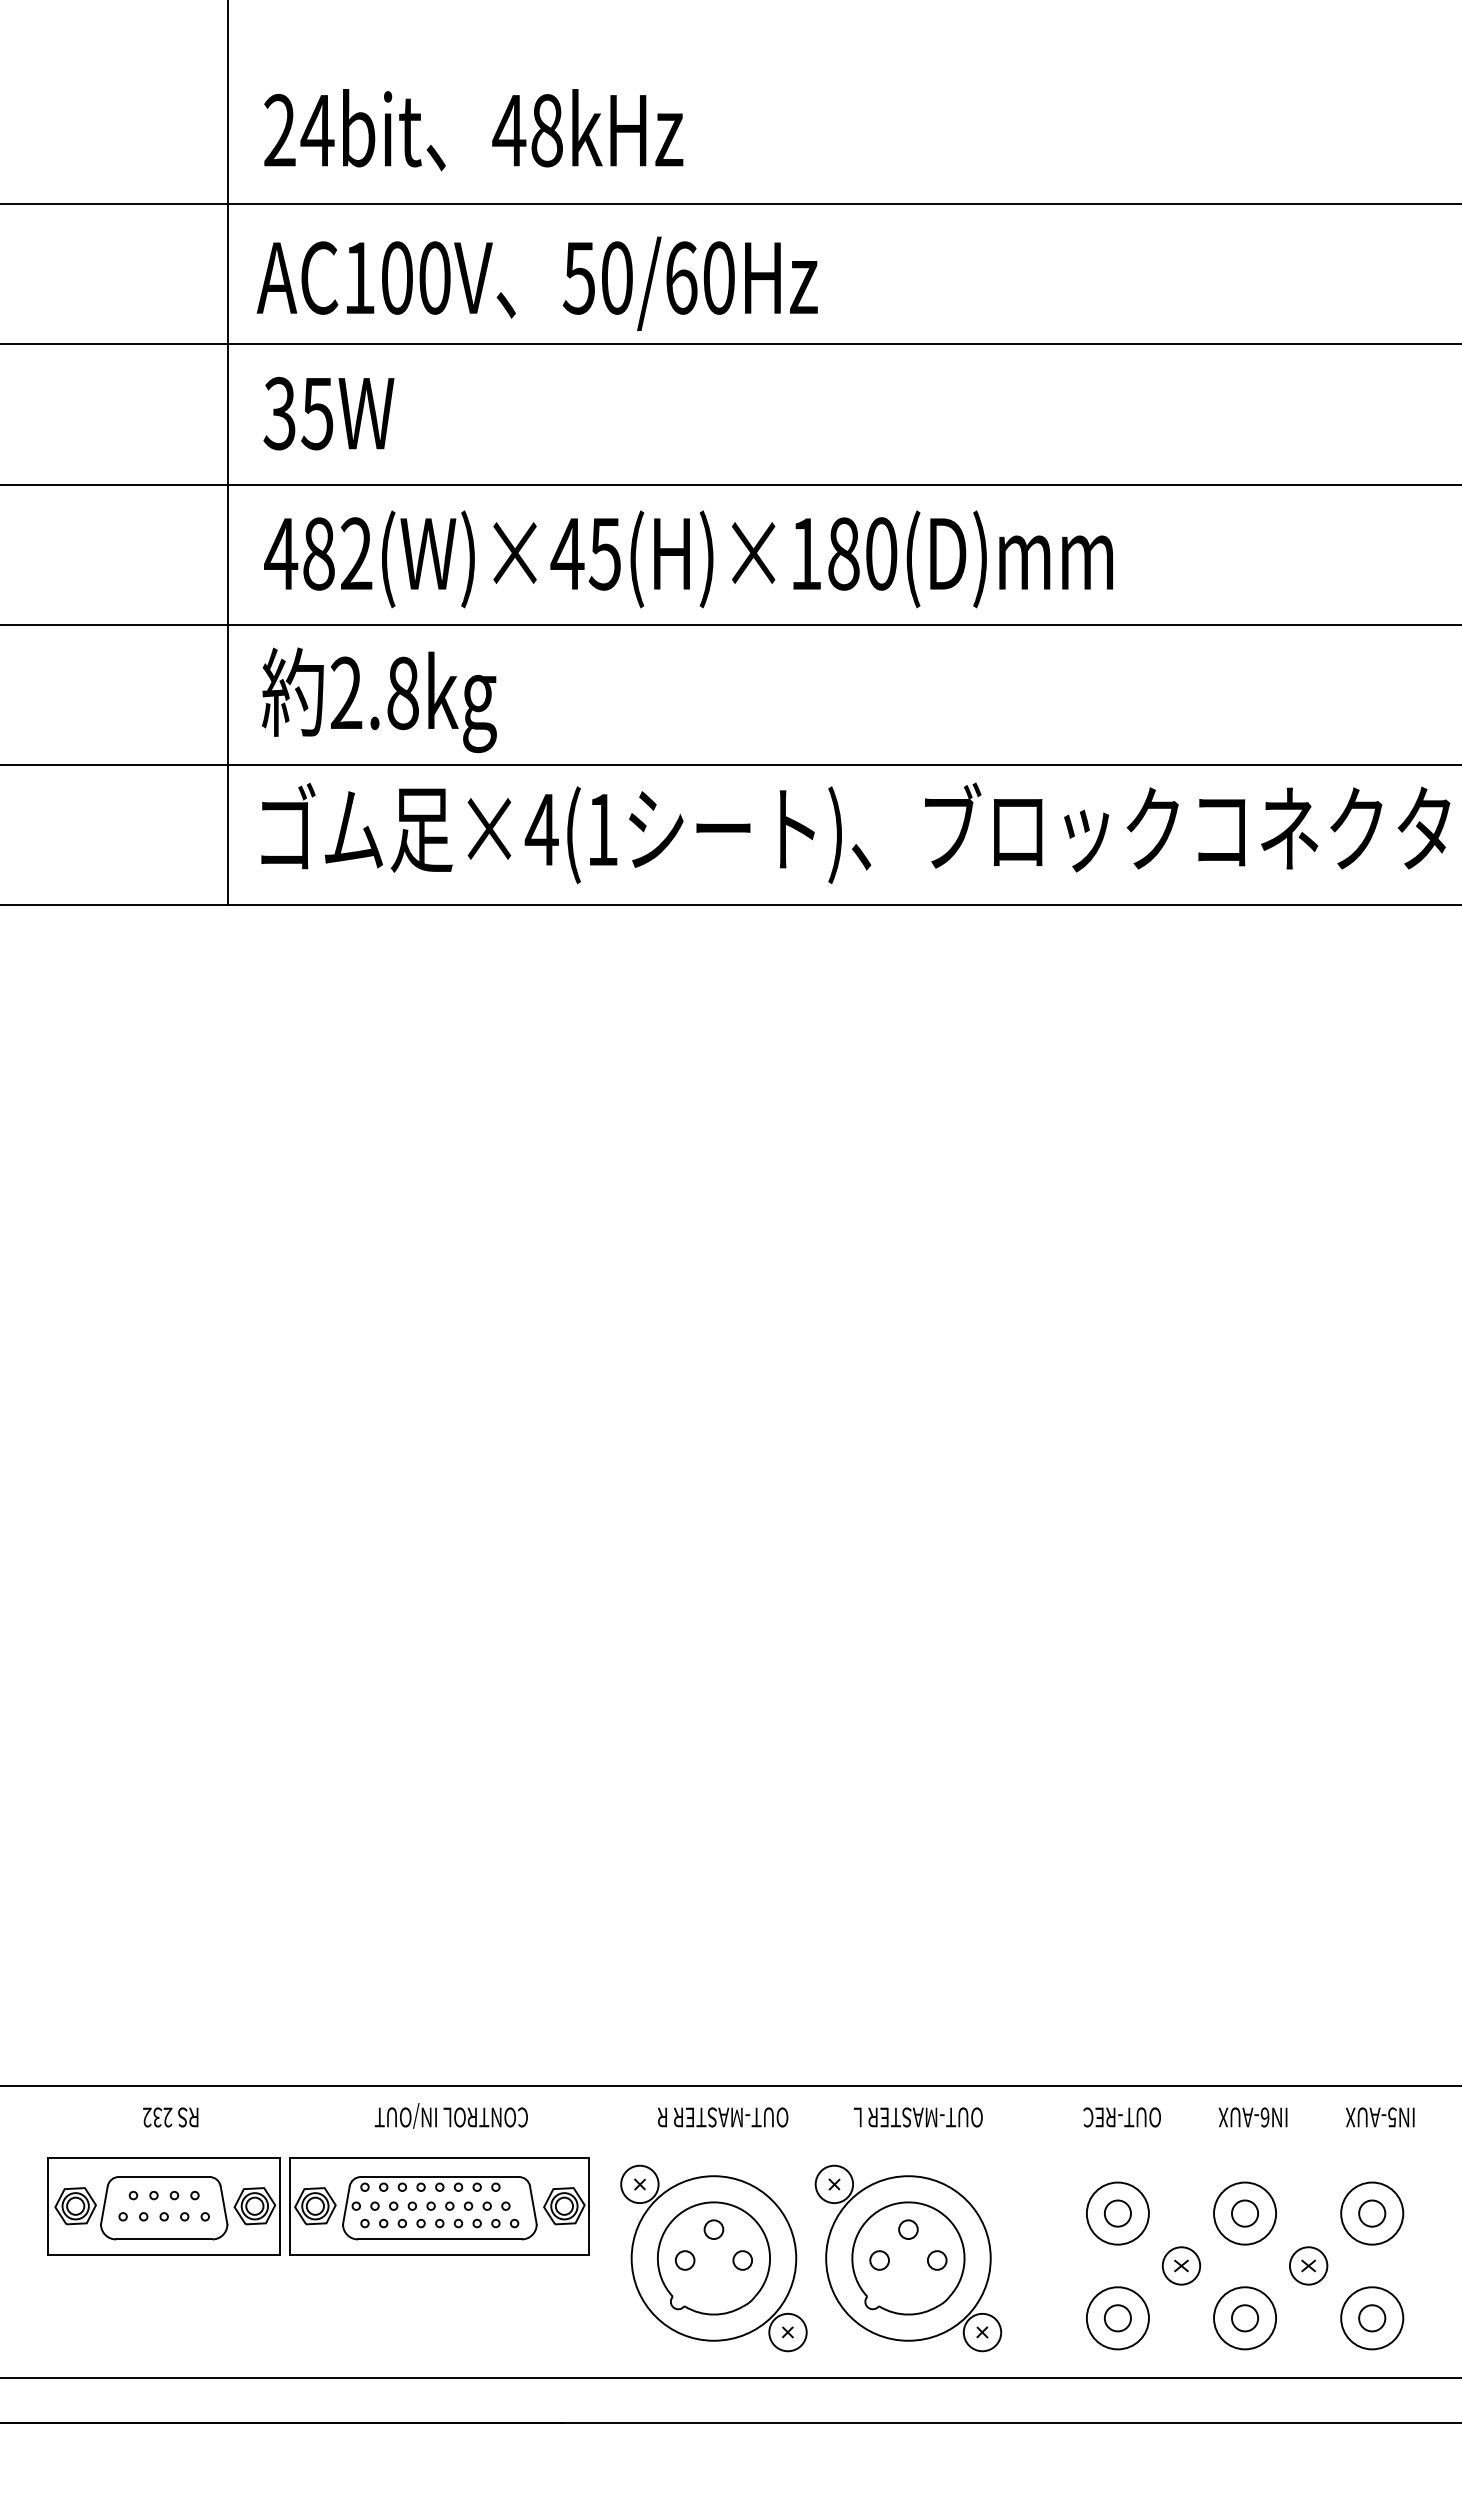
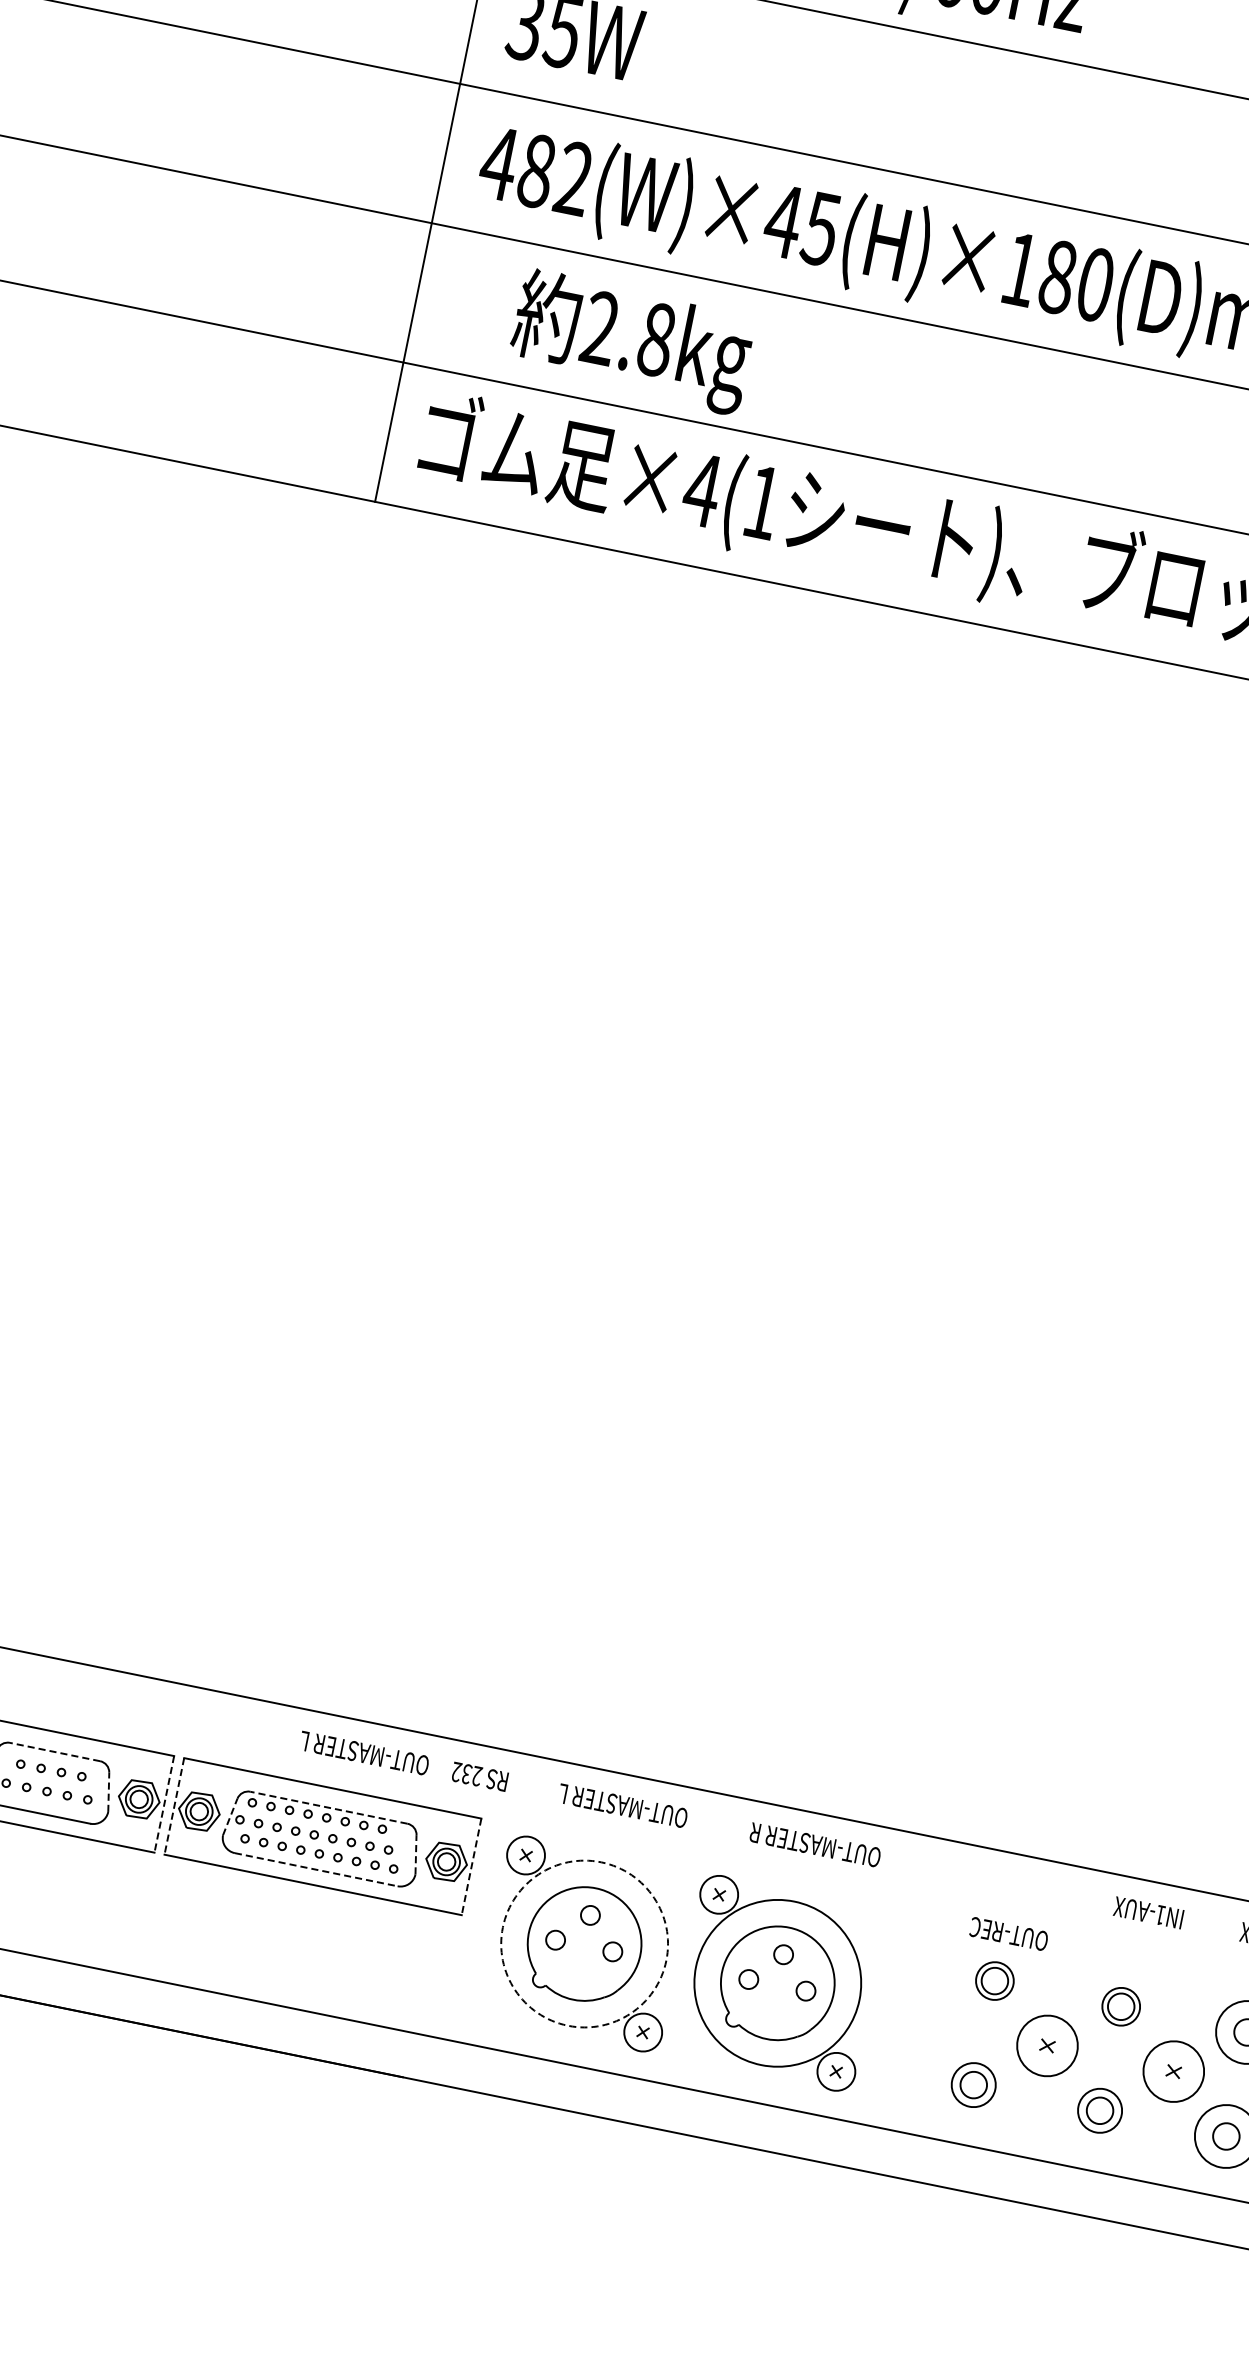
text: (379, 700) -> (631, 342), moved
text: (450, 2115) -> (351, 1748), CONTROL IN/OUT -> OUT-MASTER L
text: (170, 2117) -> (479, 1776), moved
text: (661, 2117) -> (561, 1793), OUT-MASTER R -> OUT-MASTER L
text: (855, 2117) -> (753, 1832), OUT-MASTER L -> OUT-MASTER R
text: (1121, 2117) -> (1008, 1934), moved
text: (1264, 2117) -> (1159, 1915), IN6-AUX -> IN1-AUX
line: (163, 2177) -> (54, 1752), solid -> dashed
line: (439, 2177) -> (328, 1808), solid -> dashed
line: (223, 2204) -> (108, 1791), solid -> dashed
line: (346, 2204) -> (230, 1816), solid -> dashed
line: (533, 2204) -> (416, 1853), solid -> dashed
line: (280, 2206) -> (164, 1804), solid -> dashed
line: (290, 2206) -> (174, 1806), solid -> dashed
line: (589, 2206) -> (471, 1867), solid -> dashed
circle: (1117, 2213) -> (994, 1980), size x0.6
circle: (1245, 2213) -> (1121, 2006), size x0.6
line: (439, 2239) -> (315, 1869), solid -> dashed
circle: (713, 2258) -> (584, 1943), solid -> dashed
circle: (1181, 2265) -> (1047, 2045), size x1.6
circle: (1308, 2265) -> (1173, 2071), size x1.6
circle: (1117, 2318) -> (973, 2085), size x0.7
circle: (1245, 2318) -> (1100, 2111), size x0.7

